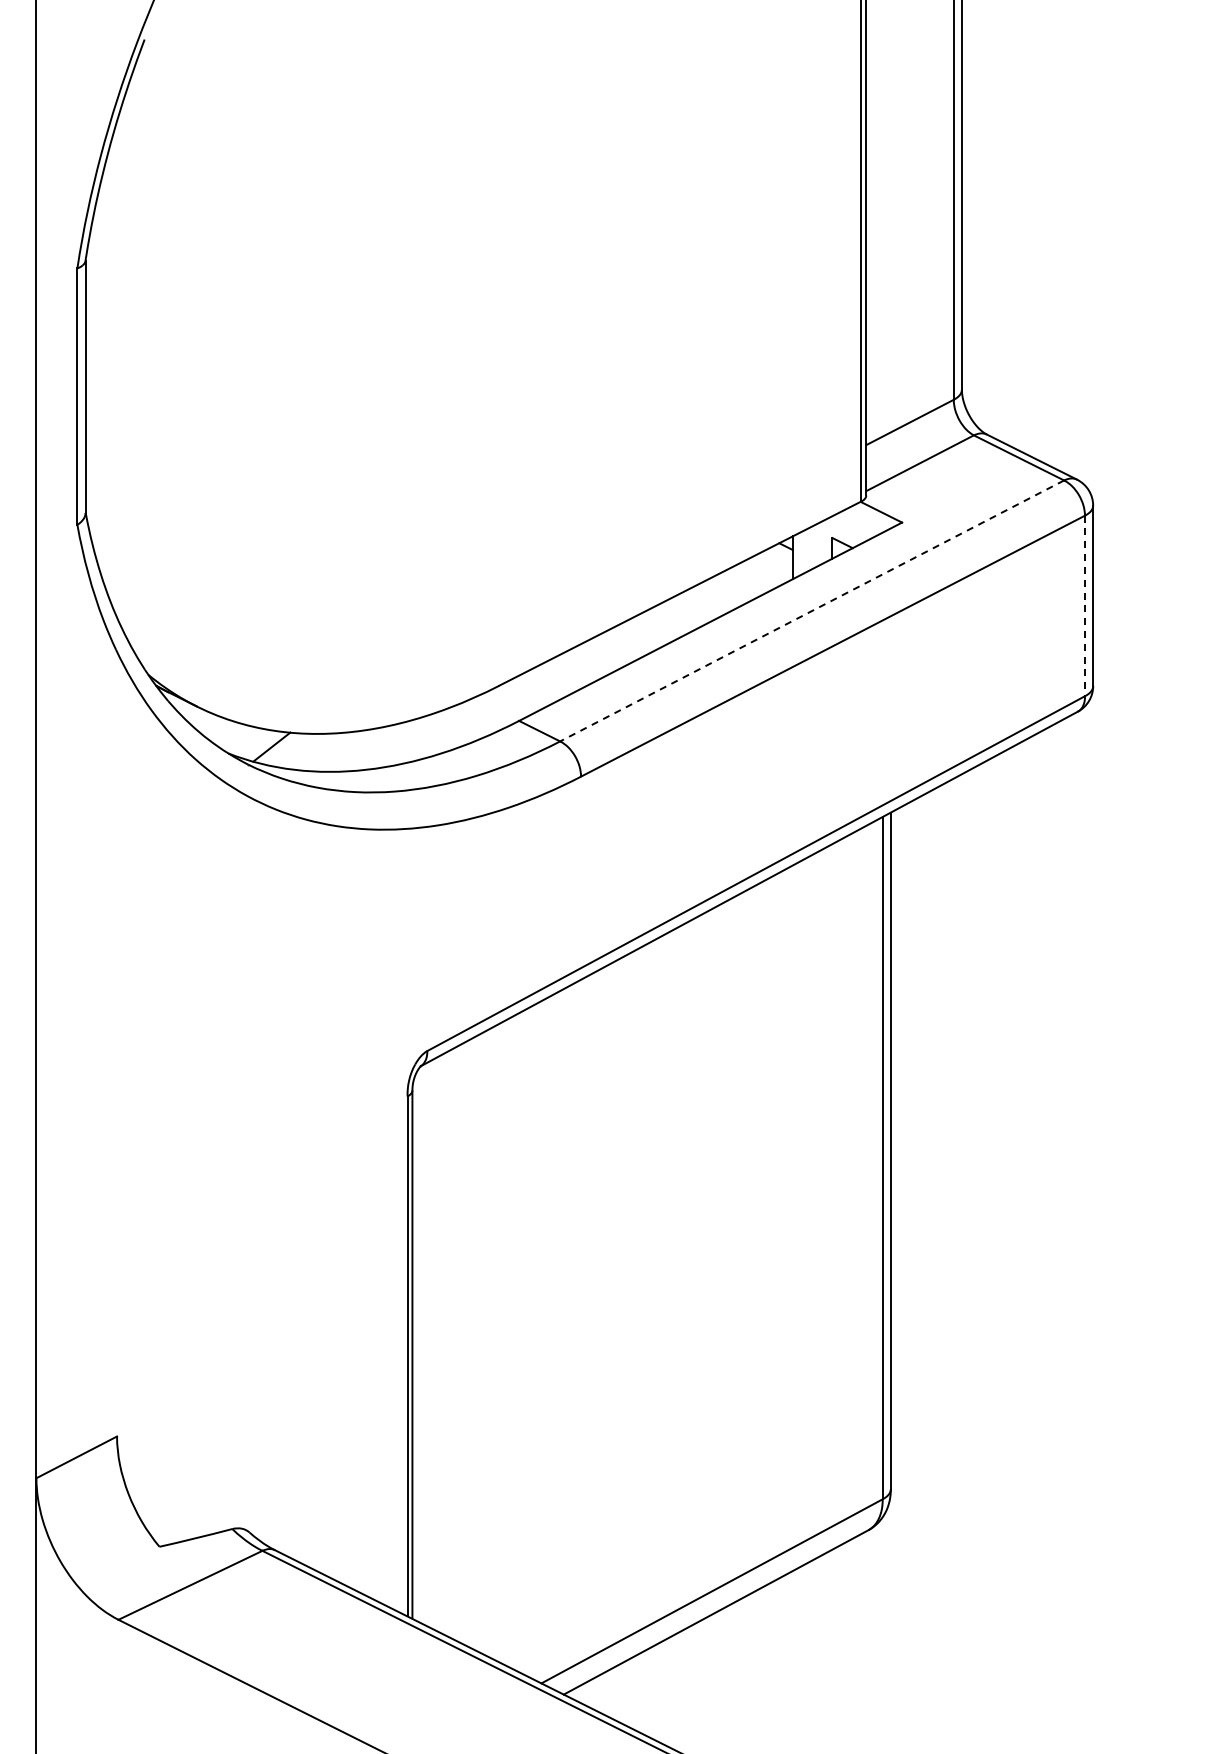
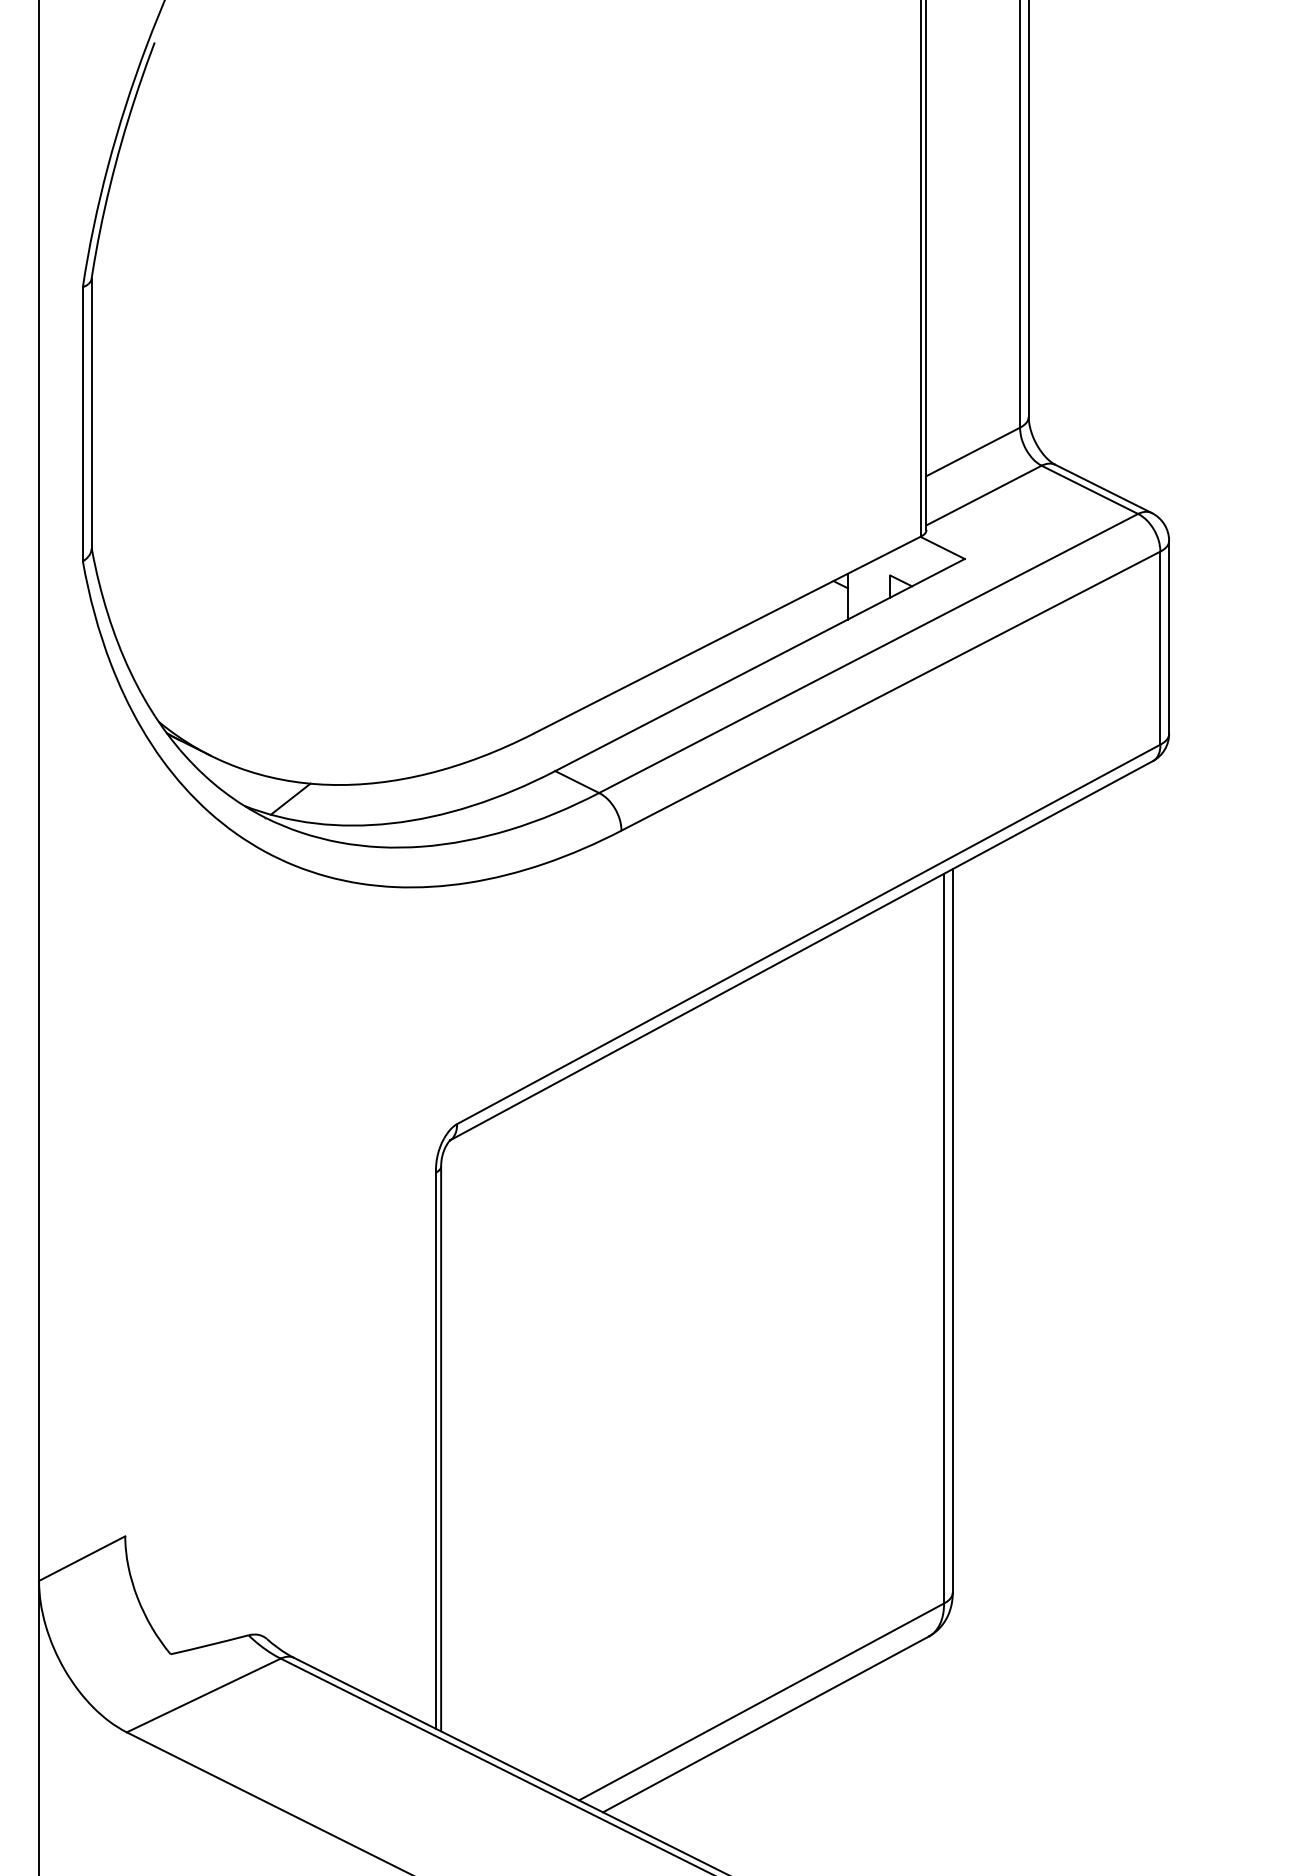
line: (1084, 606) -> (1159, 648), dashed -> solid
line: (812, 610) -> (868, 653), dashed -> solid

